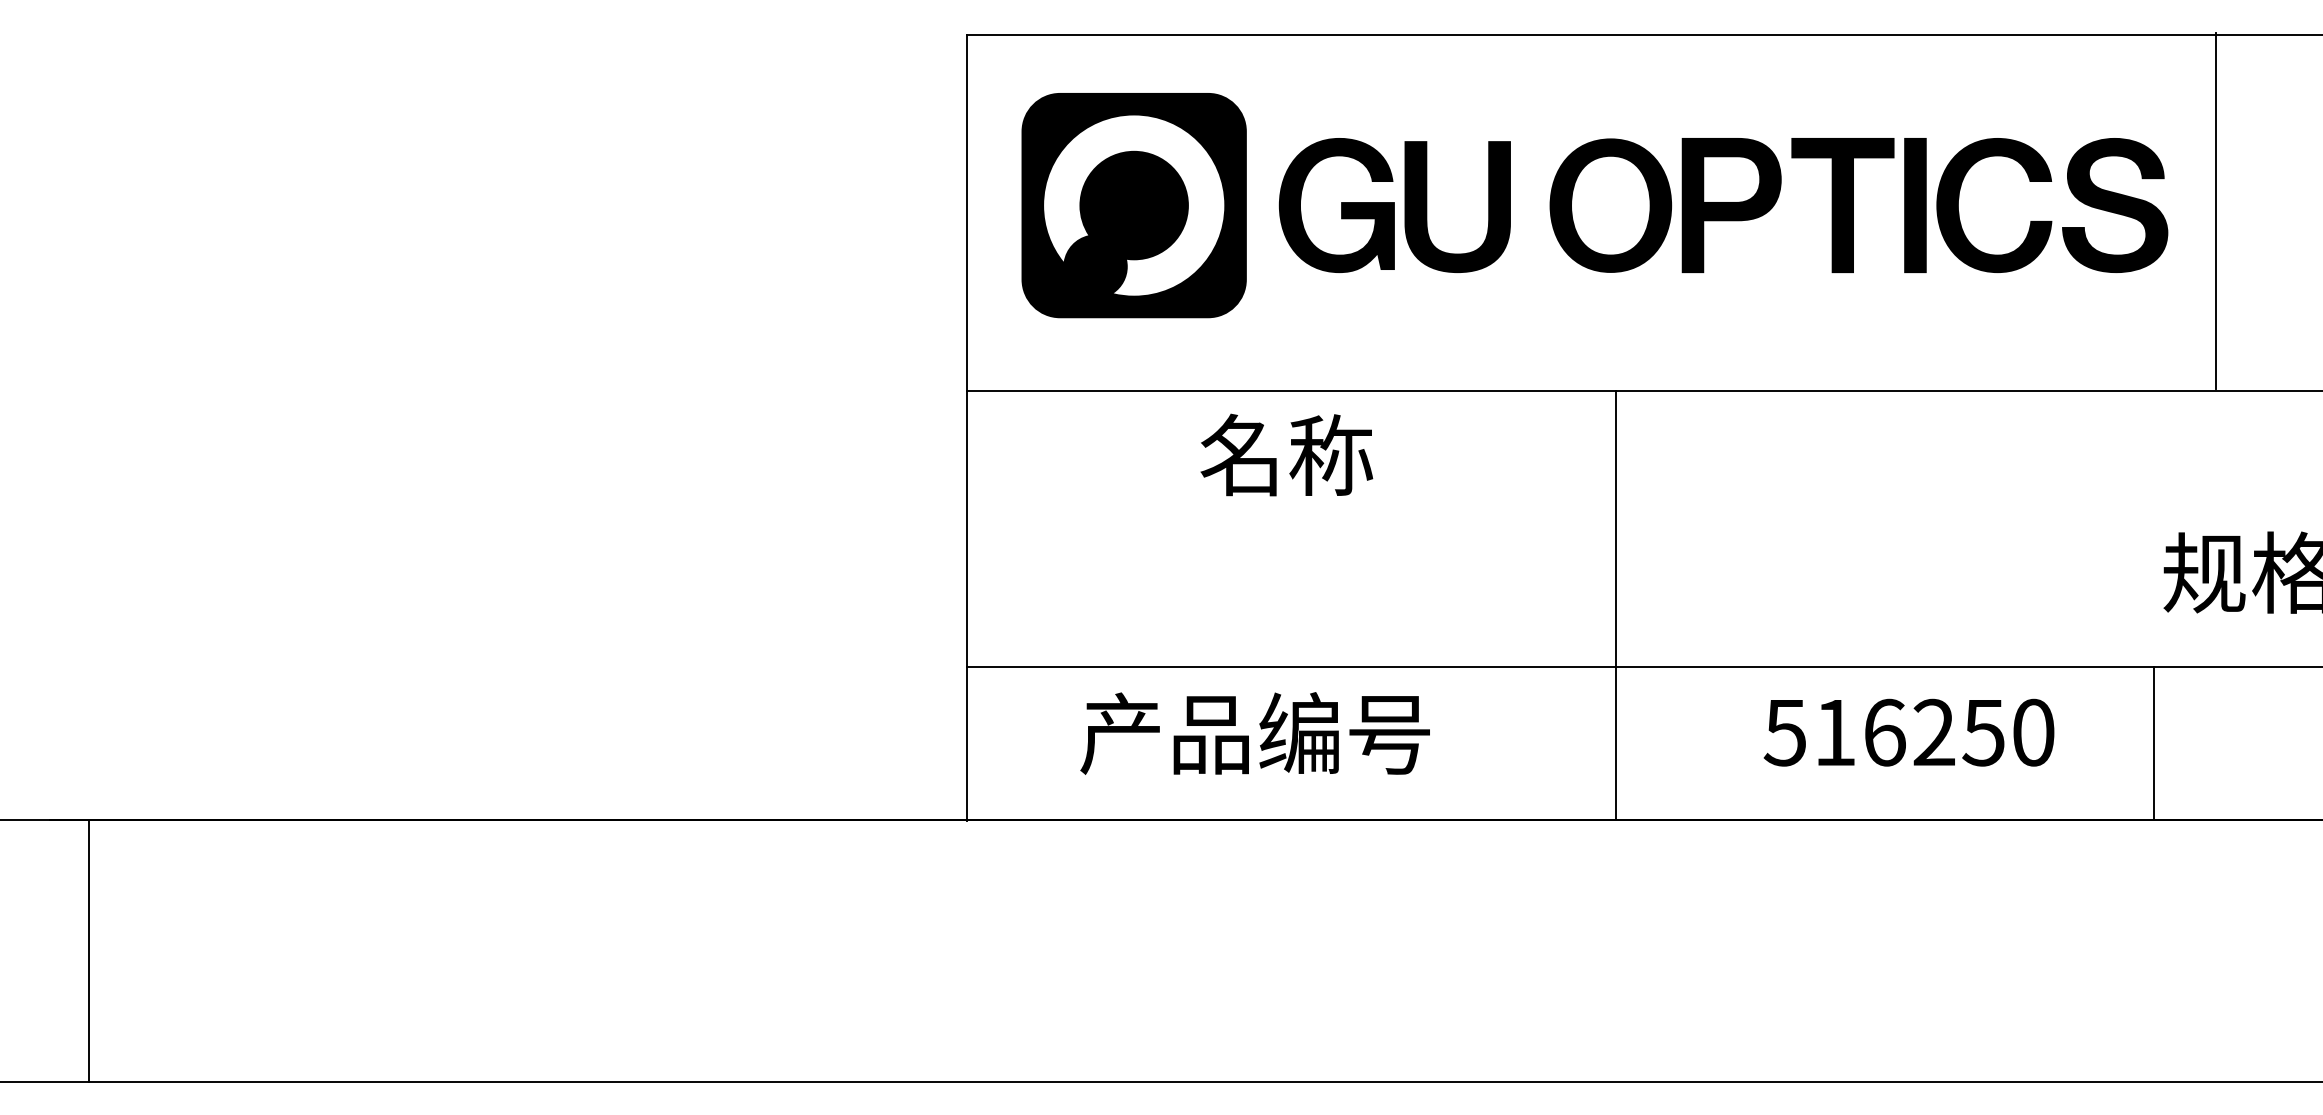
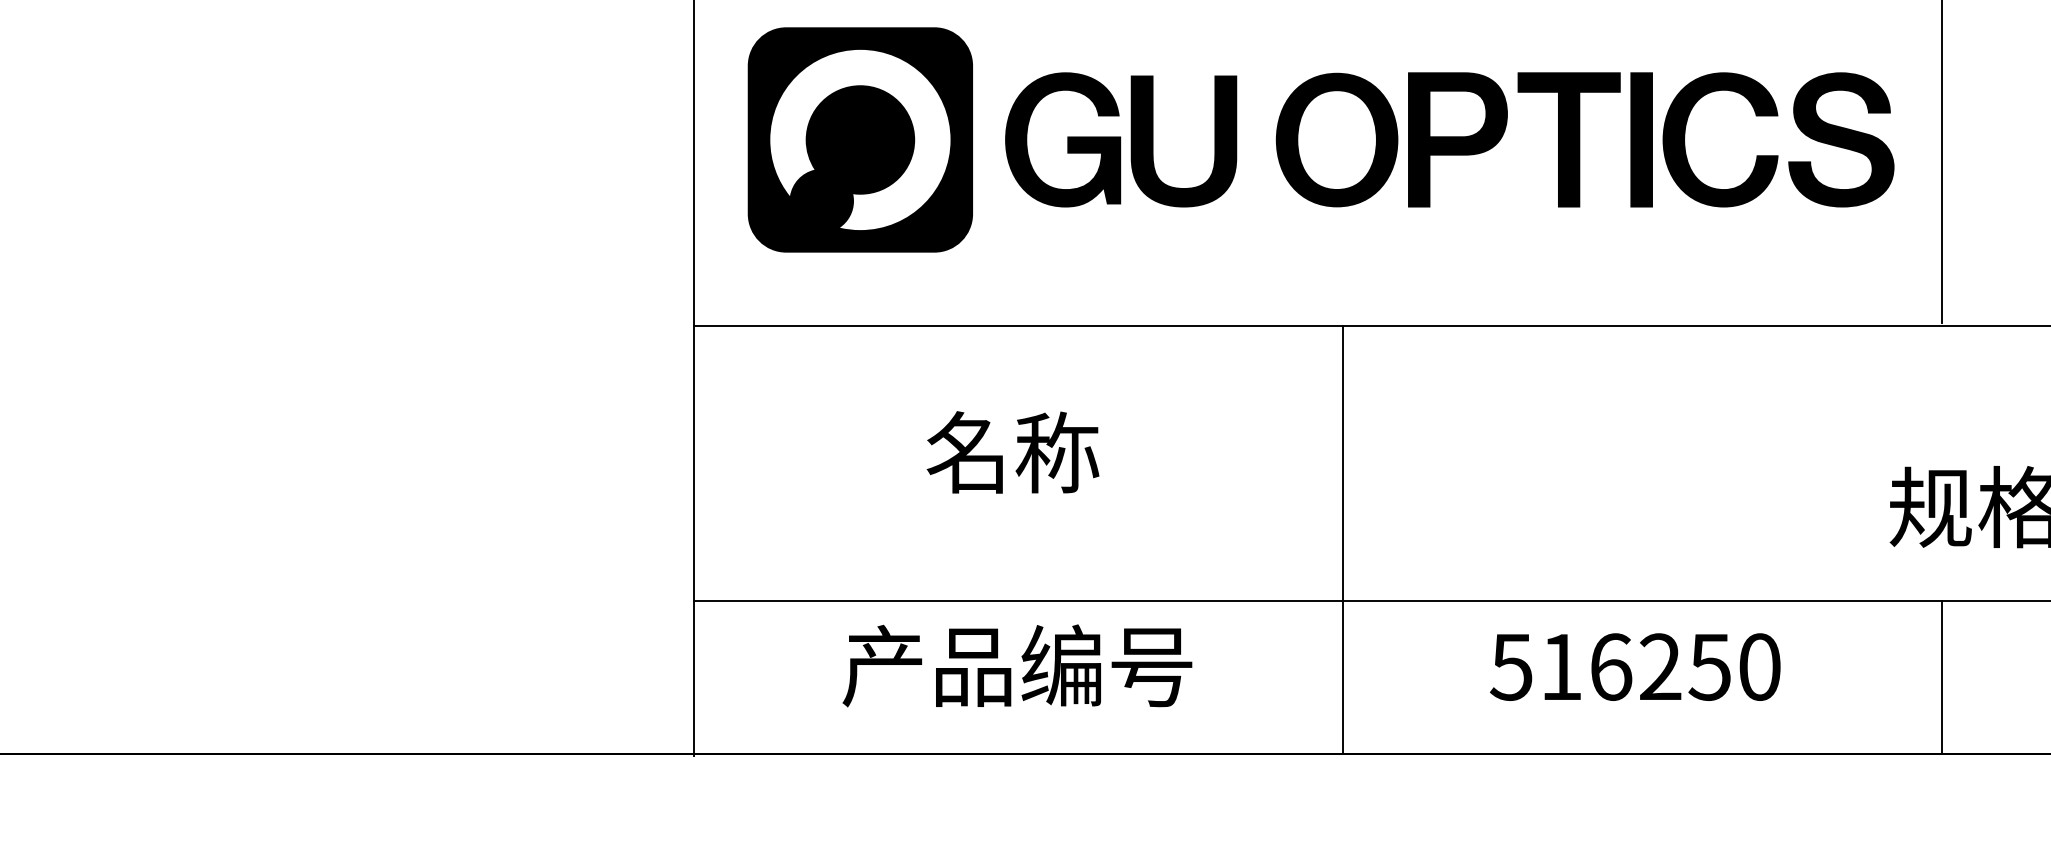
text: (1286, 454) -> (1012, 451), moved
text: (1254, 733) -> (1016, 665), moved
line: (2153, 742) -> (1941, 676), moved

